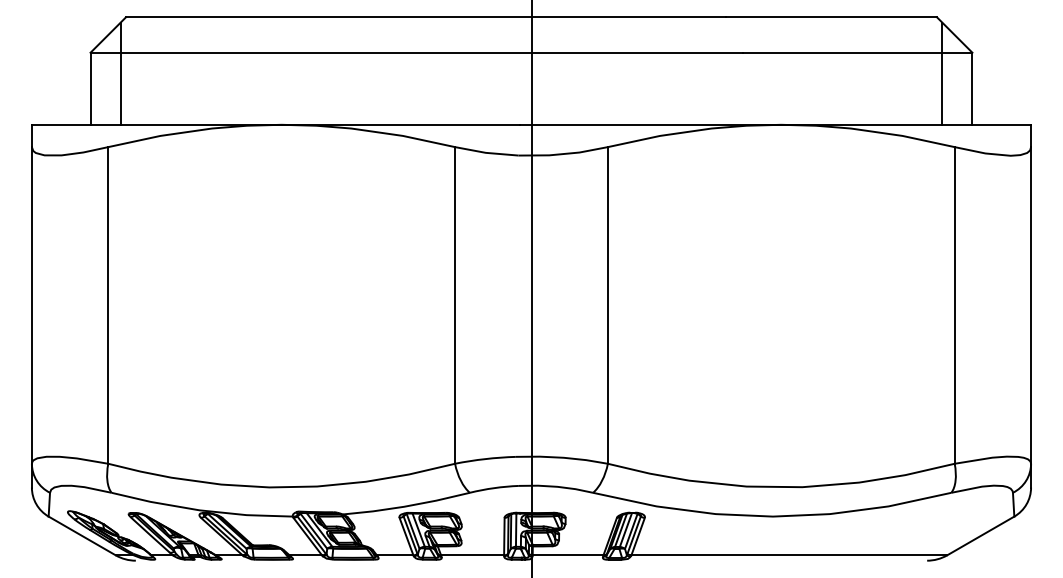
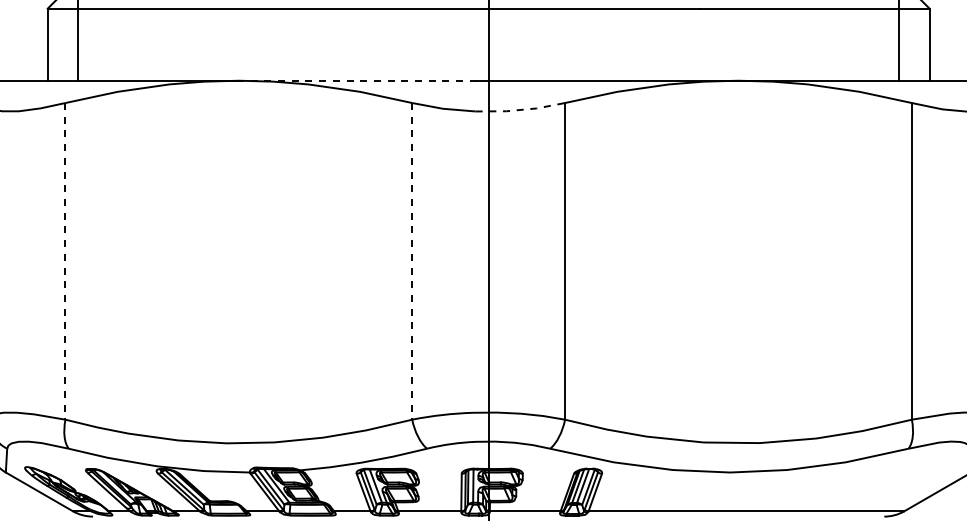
line: (400, 124) -> (357, 80), solid -> dashed
line: (563, 153) -> (520, 109), solid -> dashed
line: (108, 305) -> (65, 261), solid -> dashed
line: (455, 305) -> (412, 261), solid -> dashed

